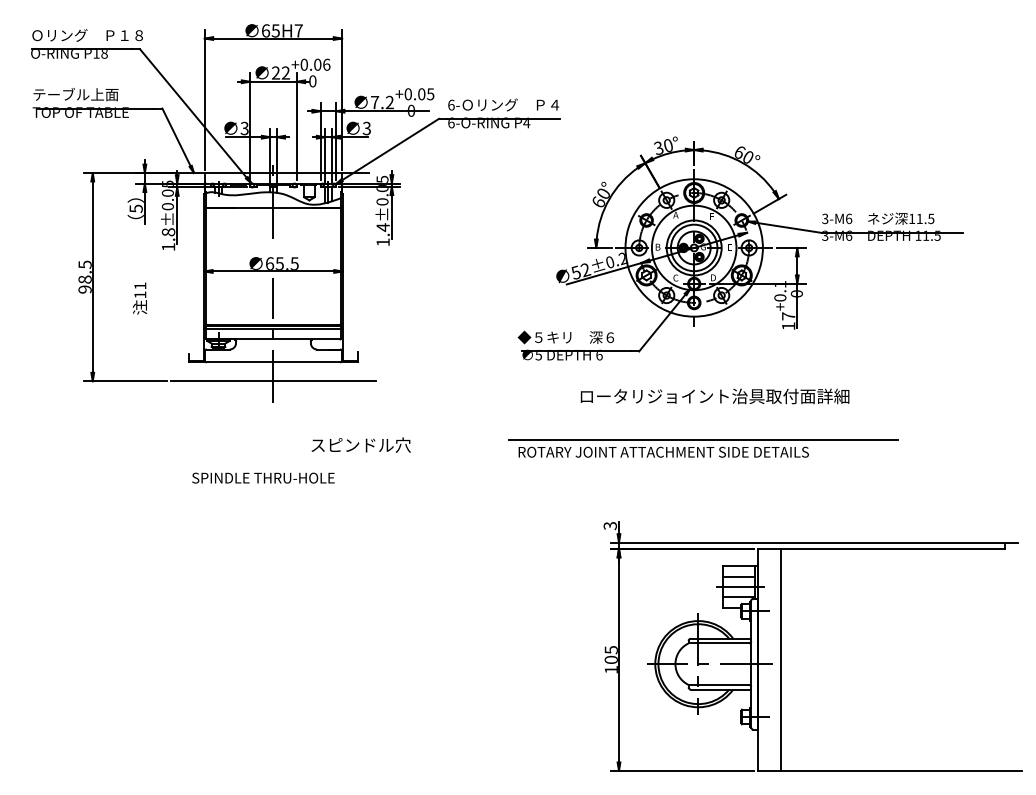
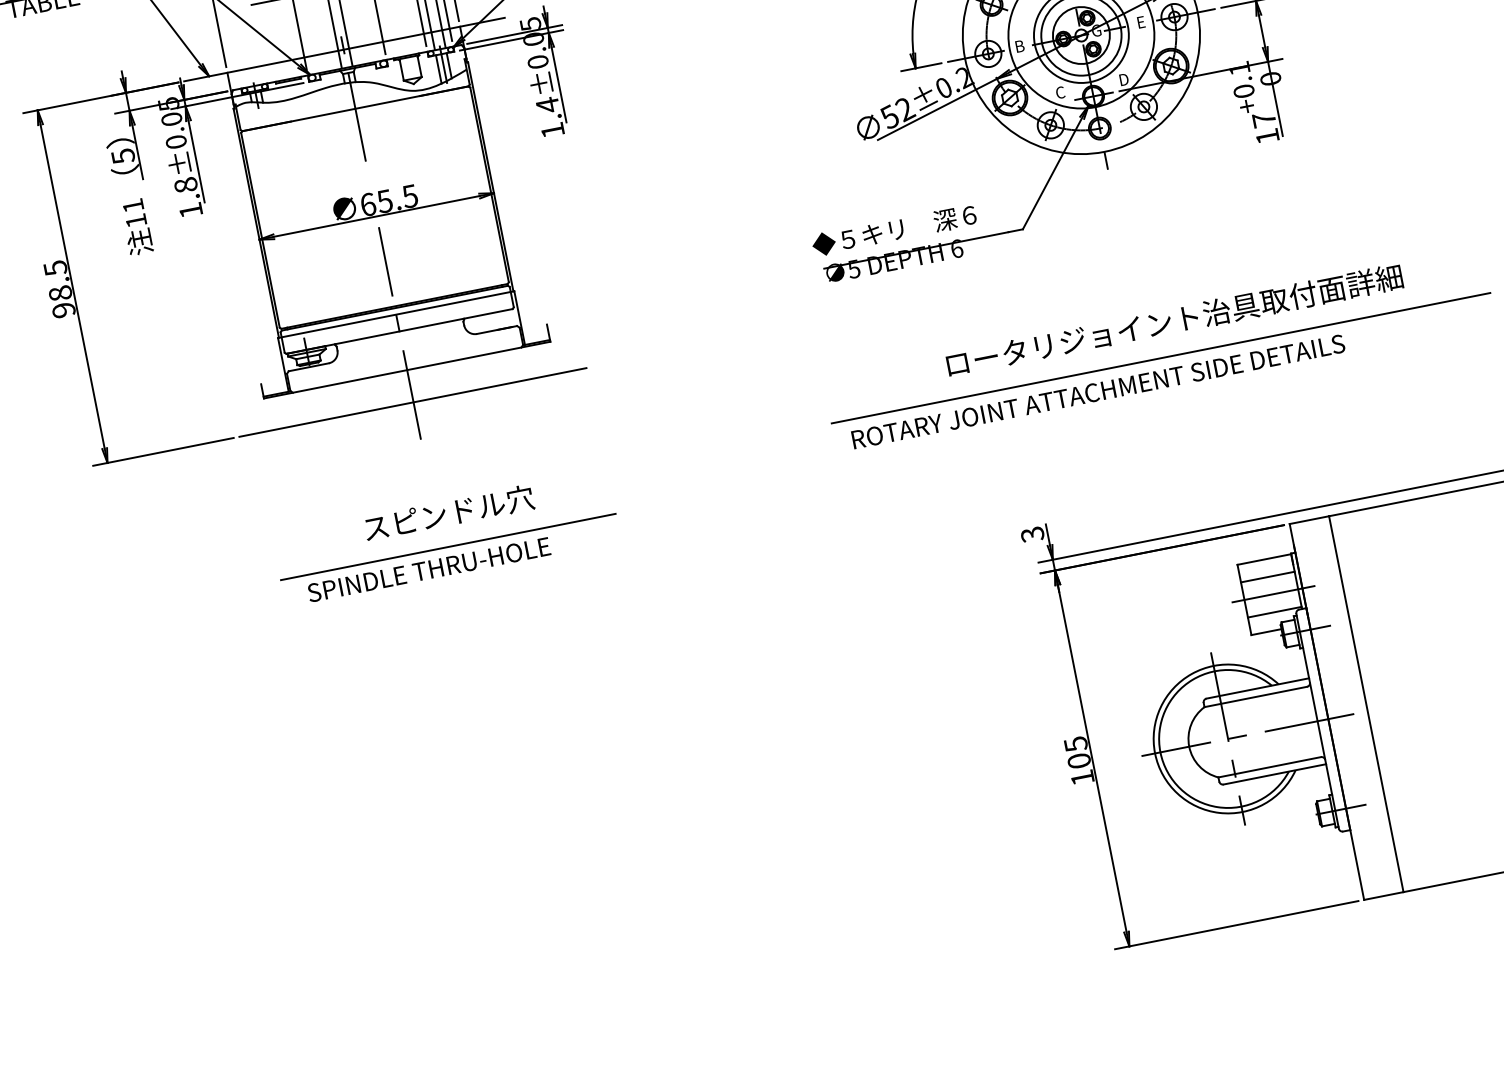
text: (139, 298) -> (136, 227), moved
text: (714, 396) -> (1173, 320), moved
text: (360, 444) -> (447, 512), moved
line: (276, 467) -> (447, 547), added

